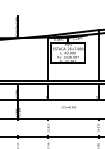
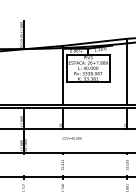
text: (68, 107) -> (71, 138), moved

